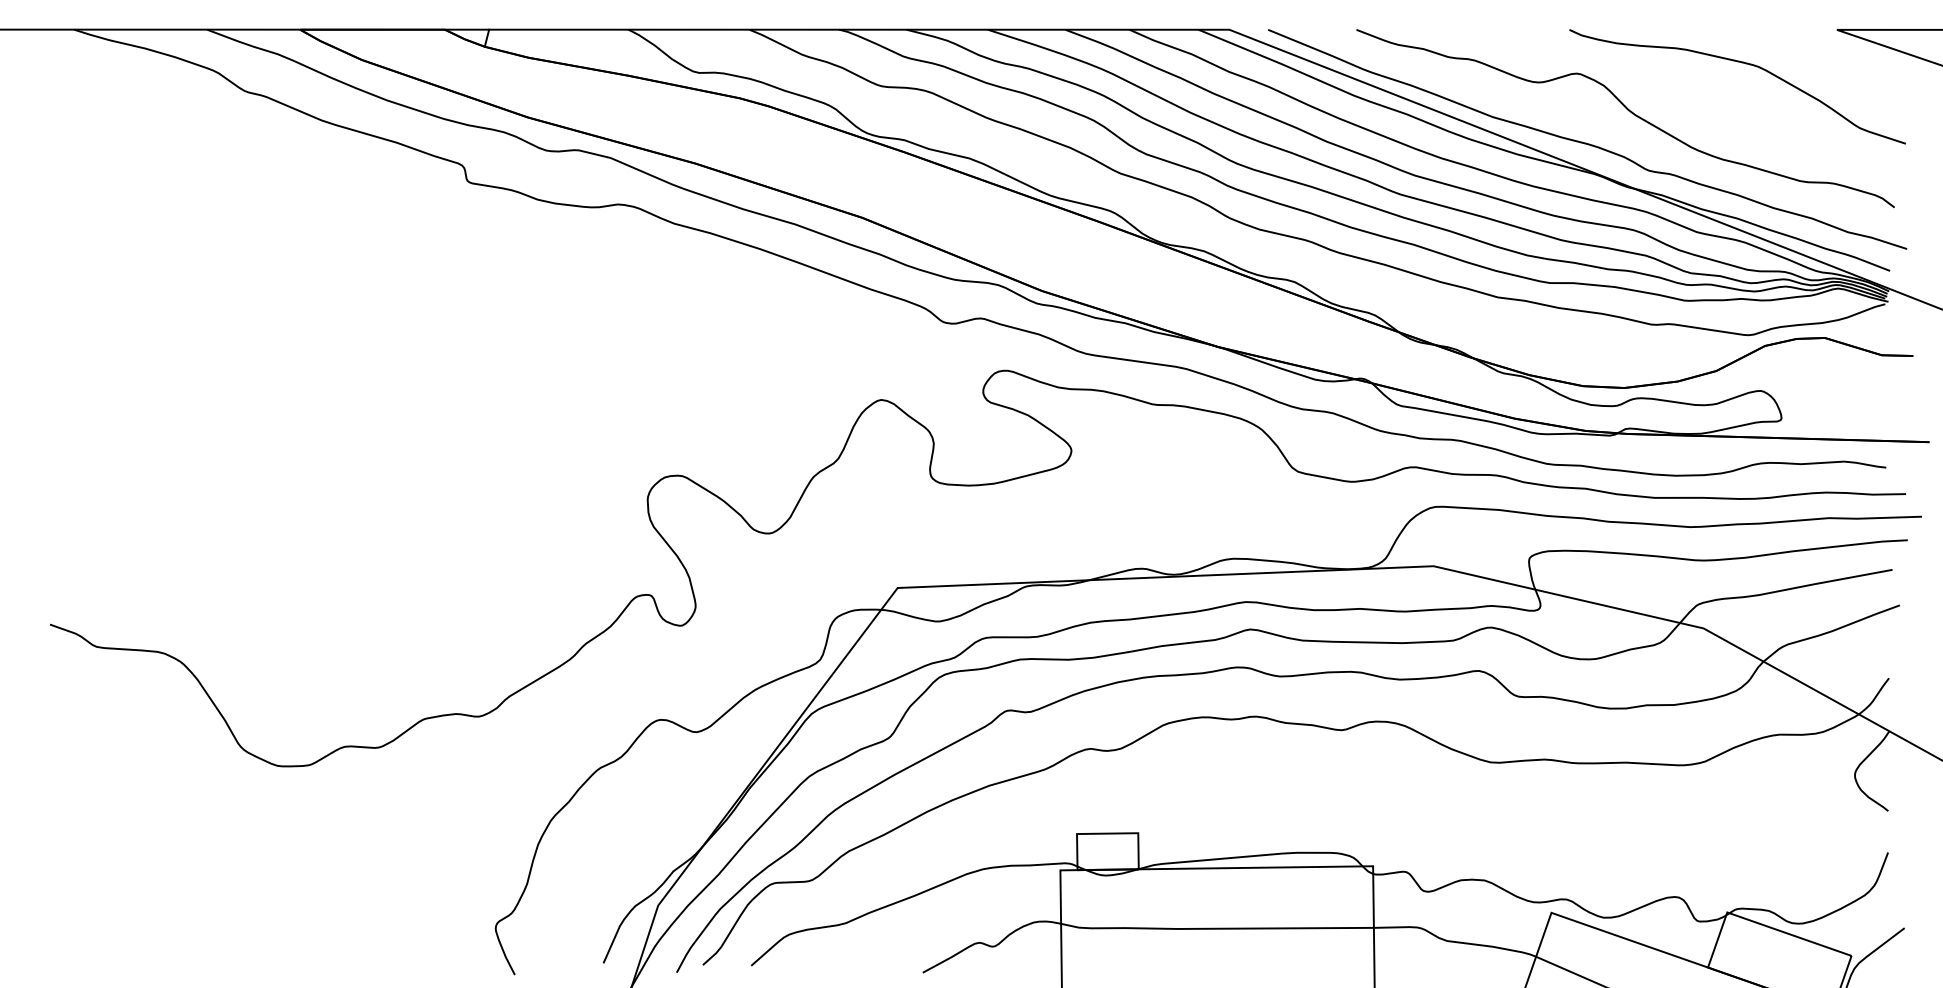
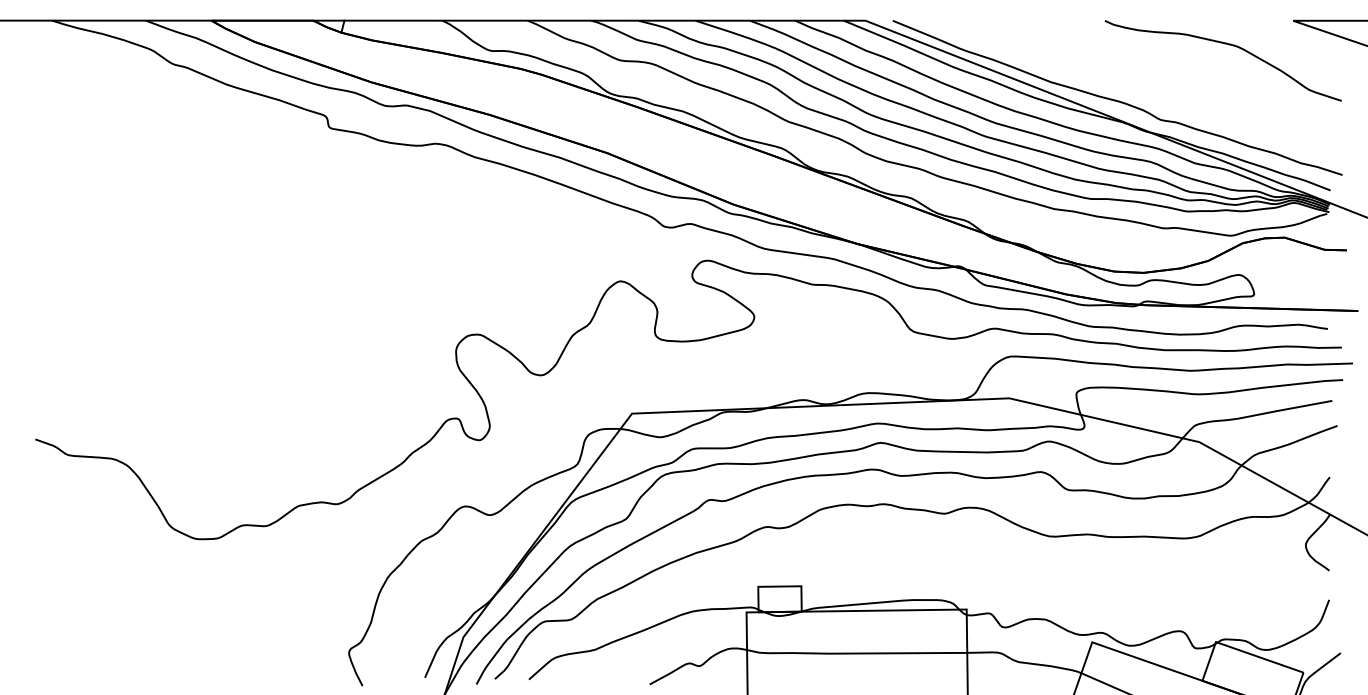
curve: (1628, 111) -> (1146, 78), removed

